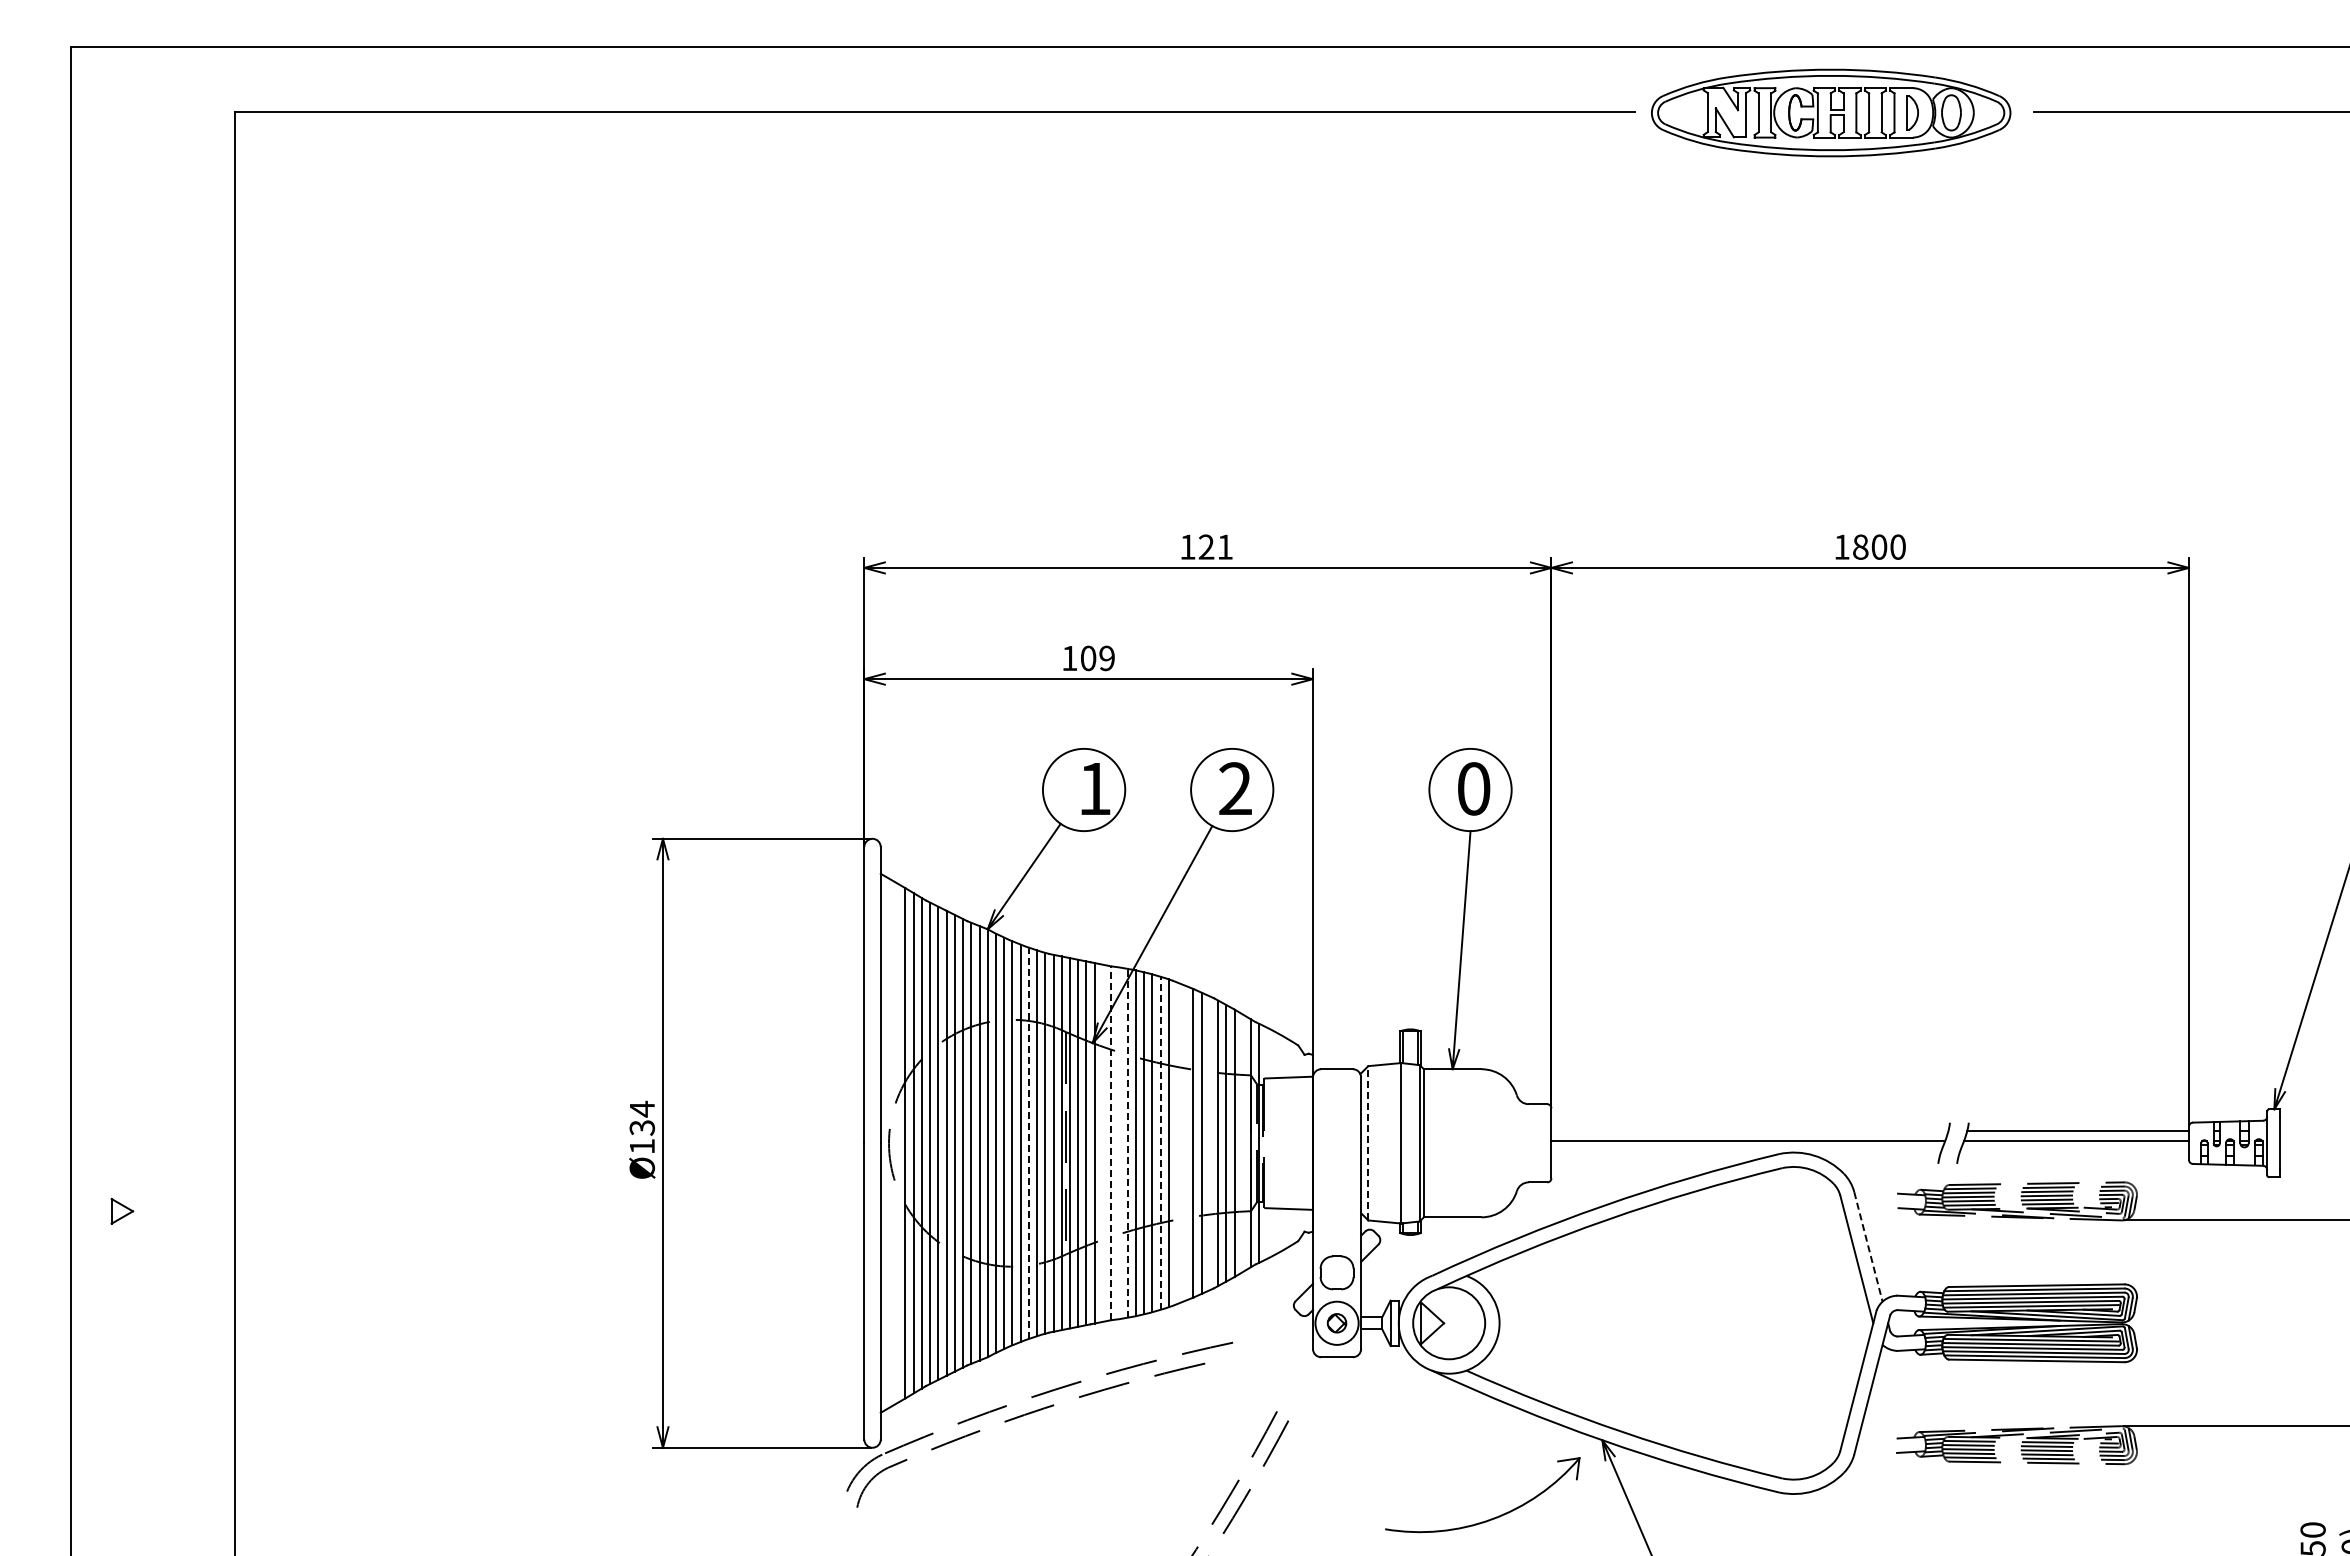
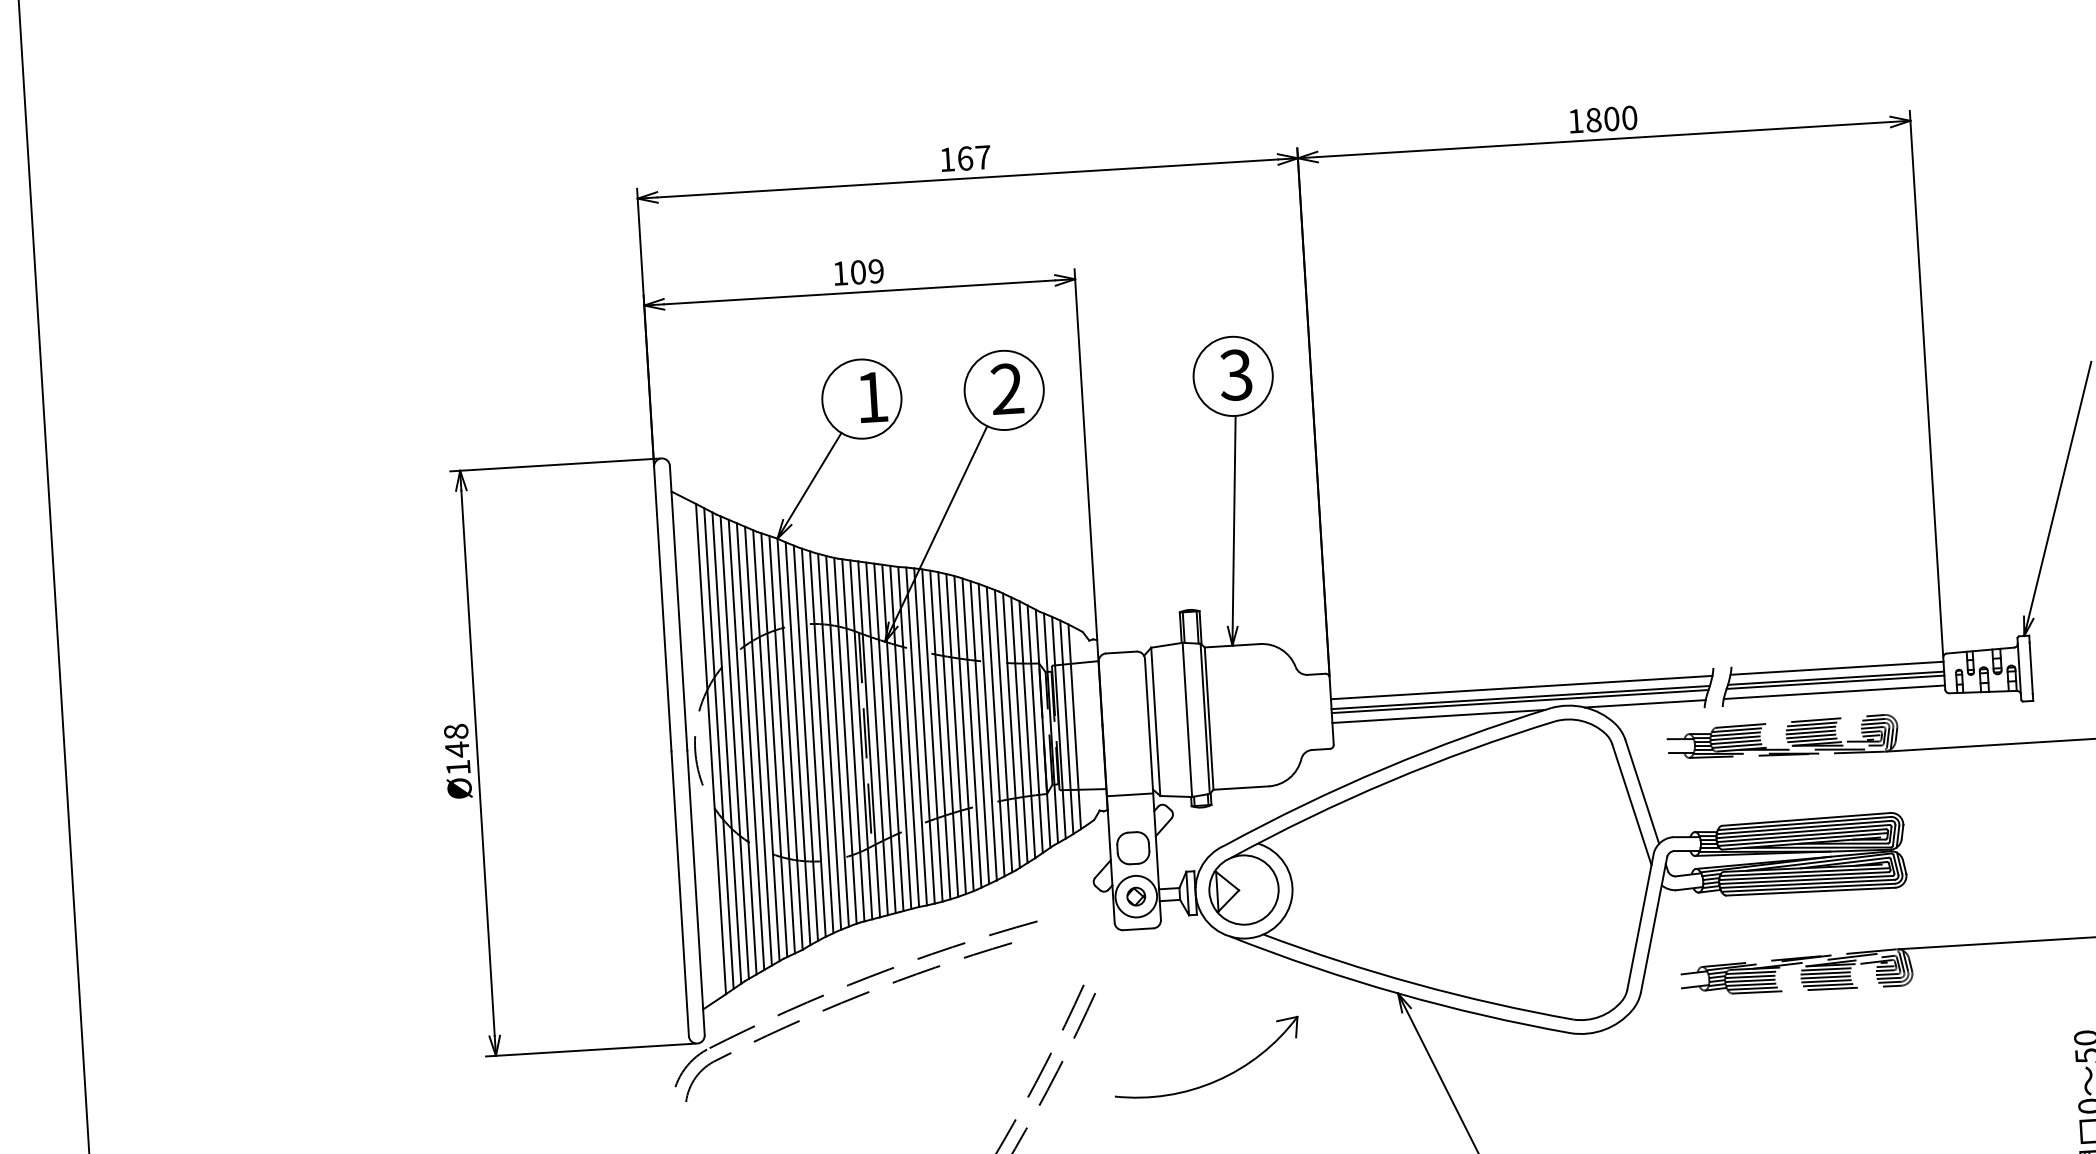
text: (1215, 546) -> (973, 157), 121 -> 167
text: (1473, 788) -> (1235, 374), 0 -> 3
text: (642, 1118) -> (456, 740), Ø134 -> Ø148
line: (1749, 1130) -> (1521, 687), added
line: (1102, 1142) -> (900, 736), added
line: (1127, 1142) -> (924, 735), dashed -> solid
line: (1185, 1142) -> (980, 731), added
line: (1267, 1142) -> (1058, 727), added
line: (1283, 1142) -> (1074, 726), added
line: (1368, 1142) -> (1155, 721), dashed -> solid
line: (1028, 1143) -> (829, 742), dashed -> solid
line: (1111, 1143) -> (909, 737), dashed -> solid
line: (1119, 1143) -> (916, 736), added
line: (1160, 1143) -> (956, 734), dashed -> solid
line: (1177, 1143) -> (972, 733), added
line: (1209, 1143) -> (1003, 731), added
line: (1242, 1143) -> (1034, 729), added
line: (1275, 1143) -> (1066, 727), added
line: (1747, 1145) -> (1520, 701), added
line: (2075, 1145) -> (1835, 682), added
line: (1661, 1155) -> (1438, 716), added
line: (1876, 1155) -> (1644, 703), added
line: (2073, 1155) -> (1834, 692), added
line: (1336, 1217) -> (1129, 795), added
line: (1868, 1246) -> (1642, 791), dashed -> solid
part: (1490, 1518) -> (1215, 1080), moved

